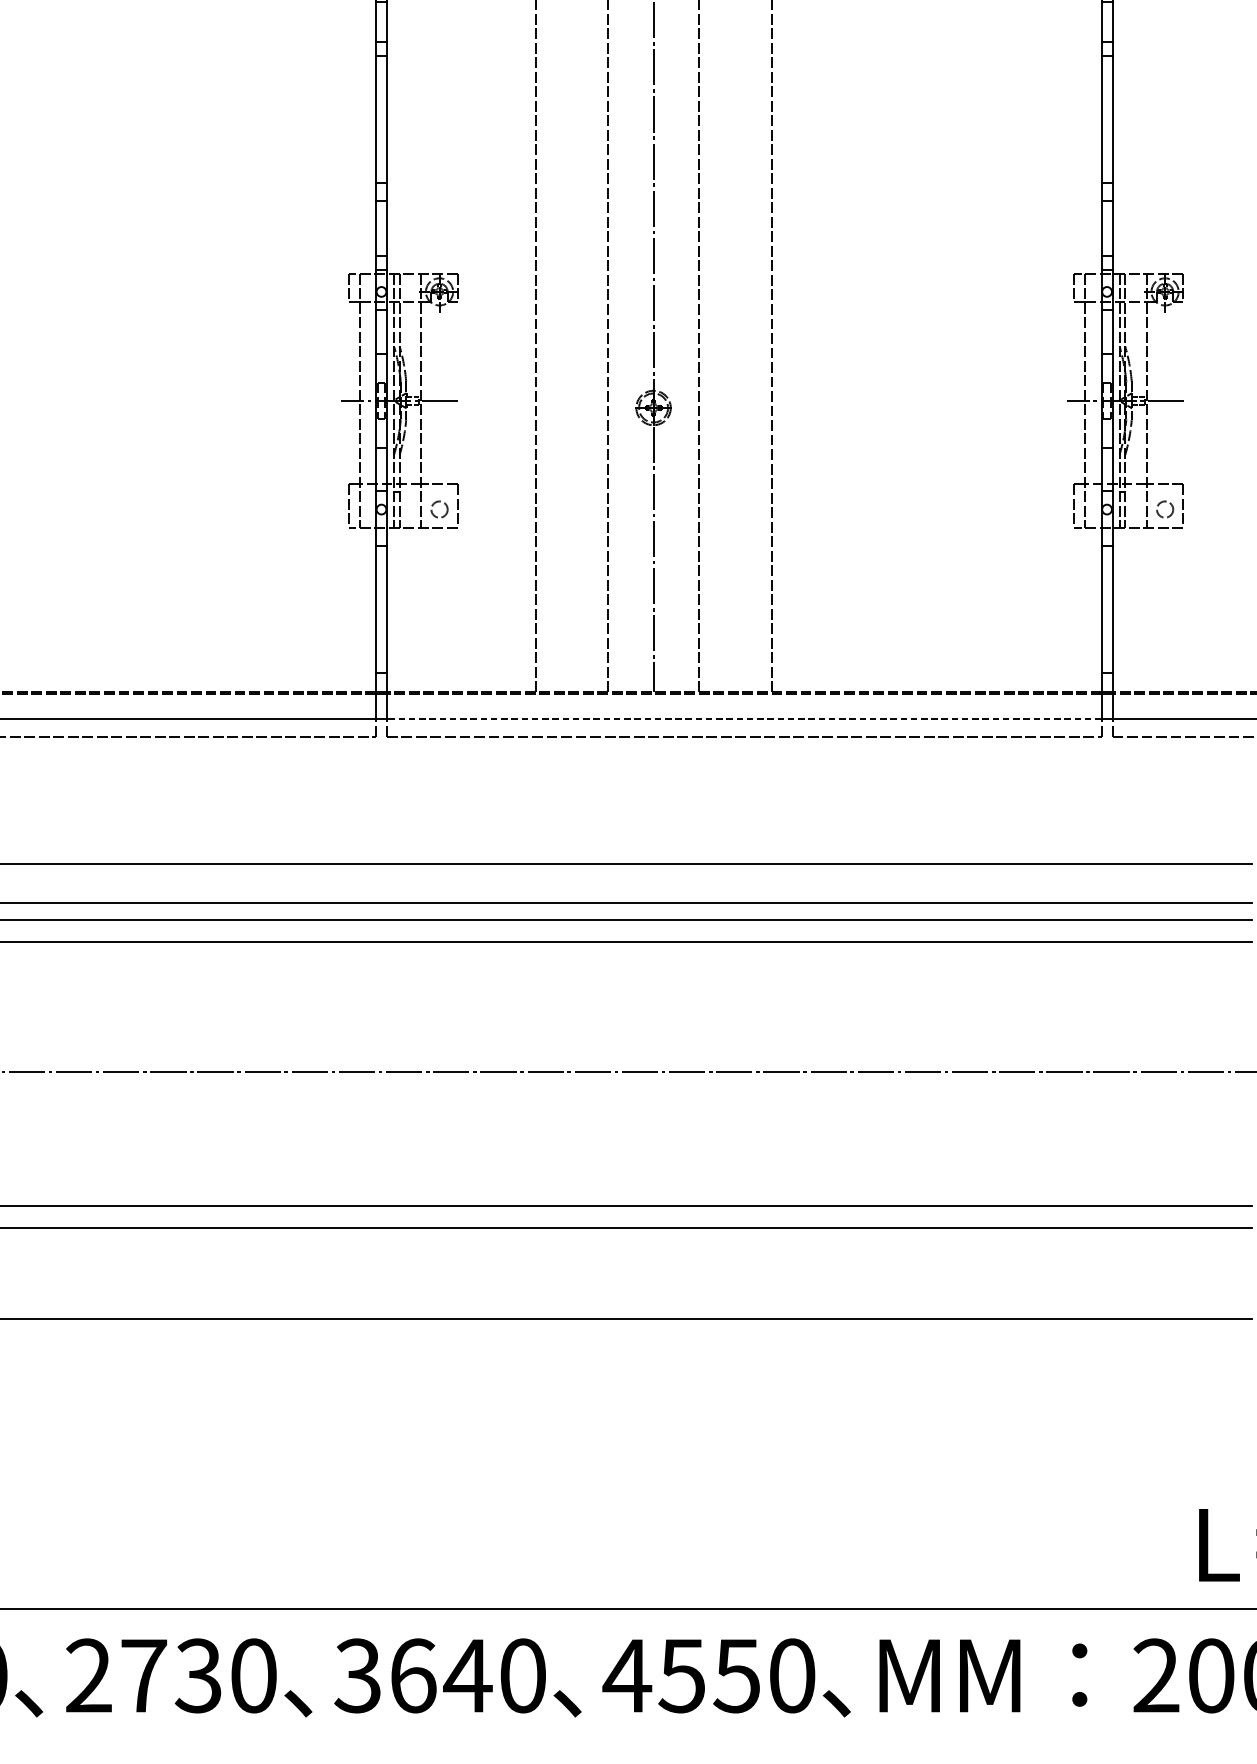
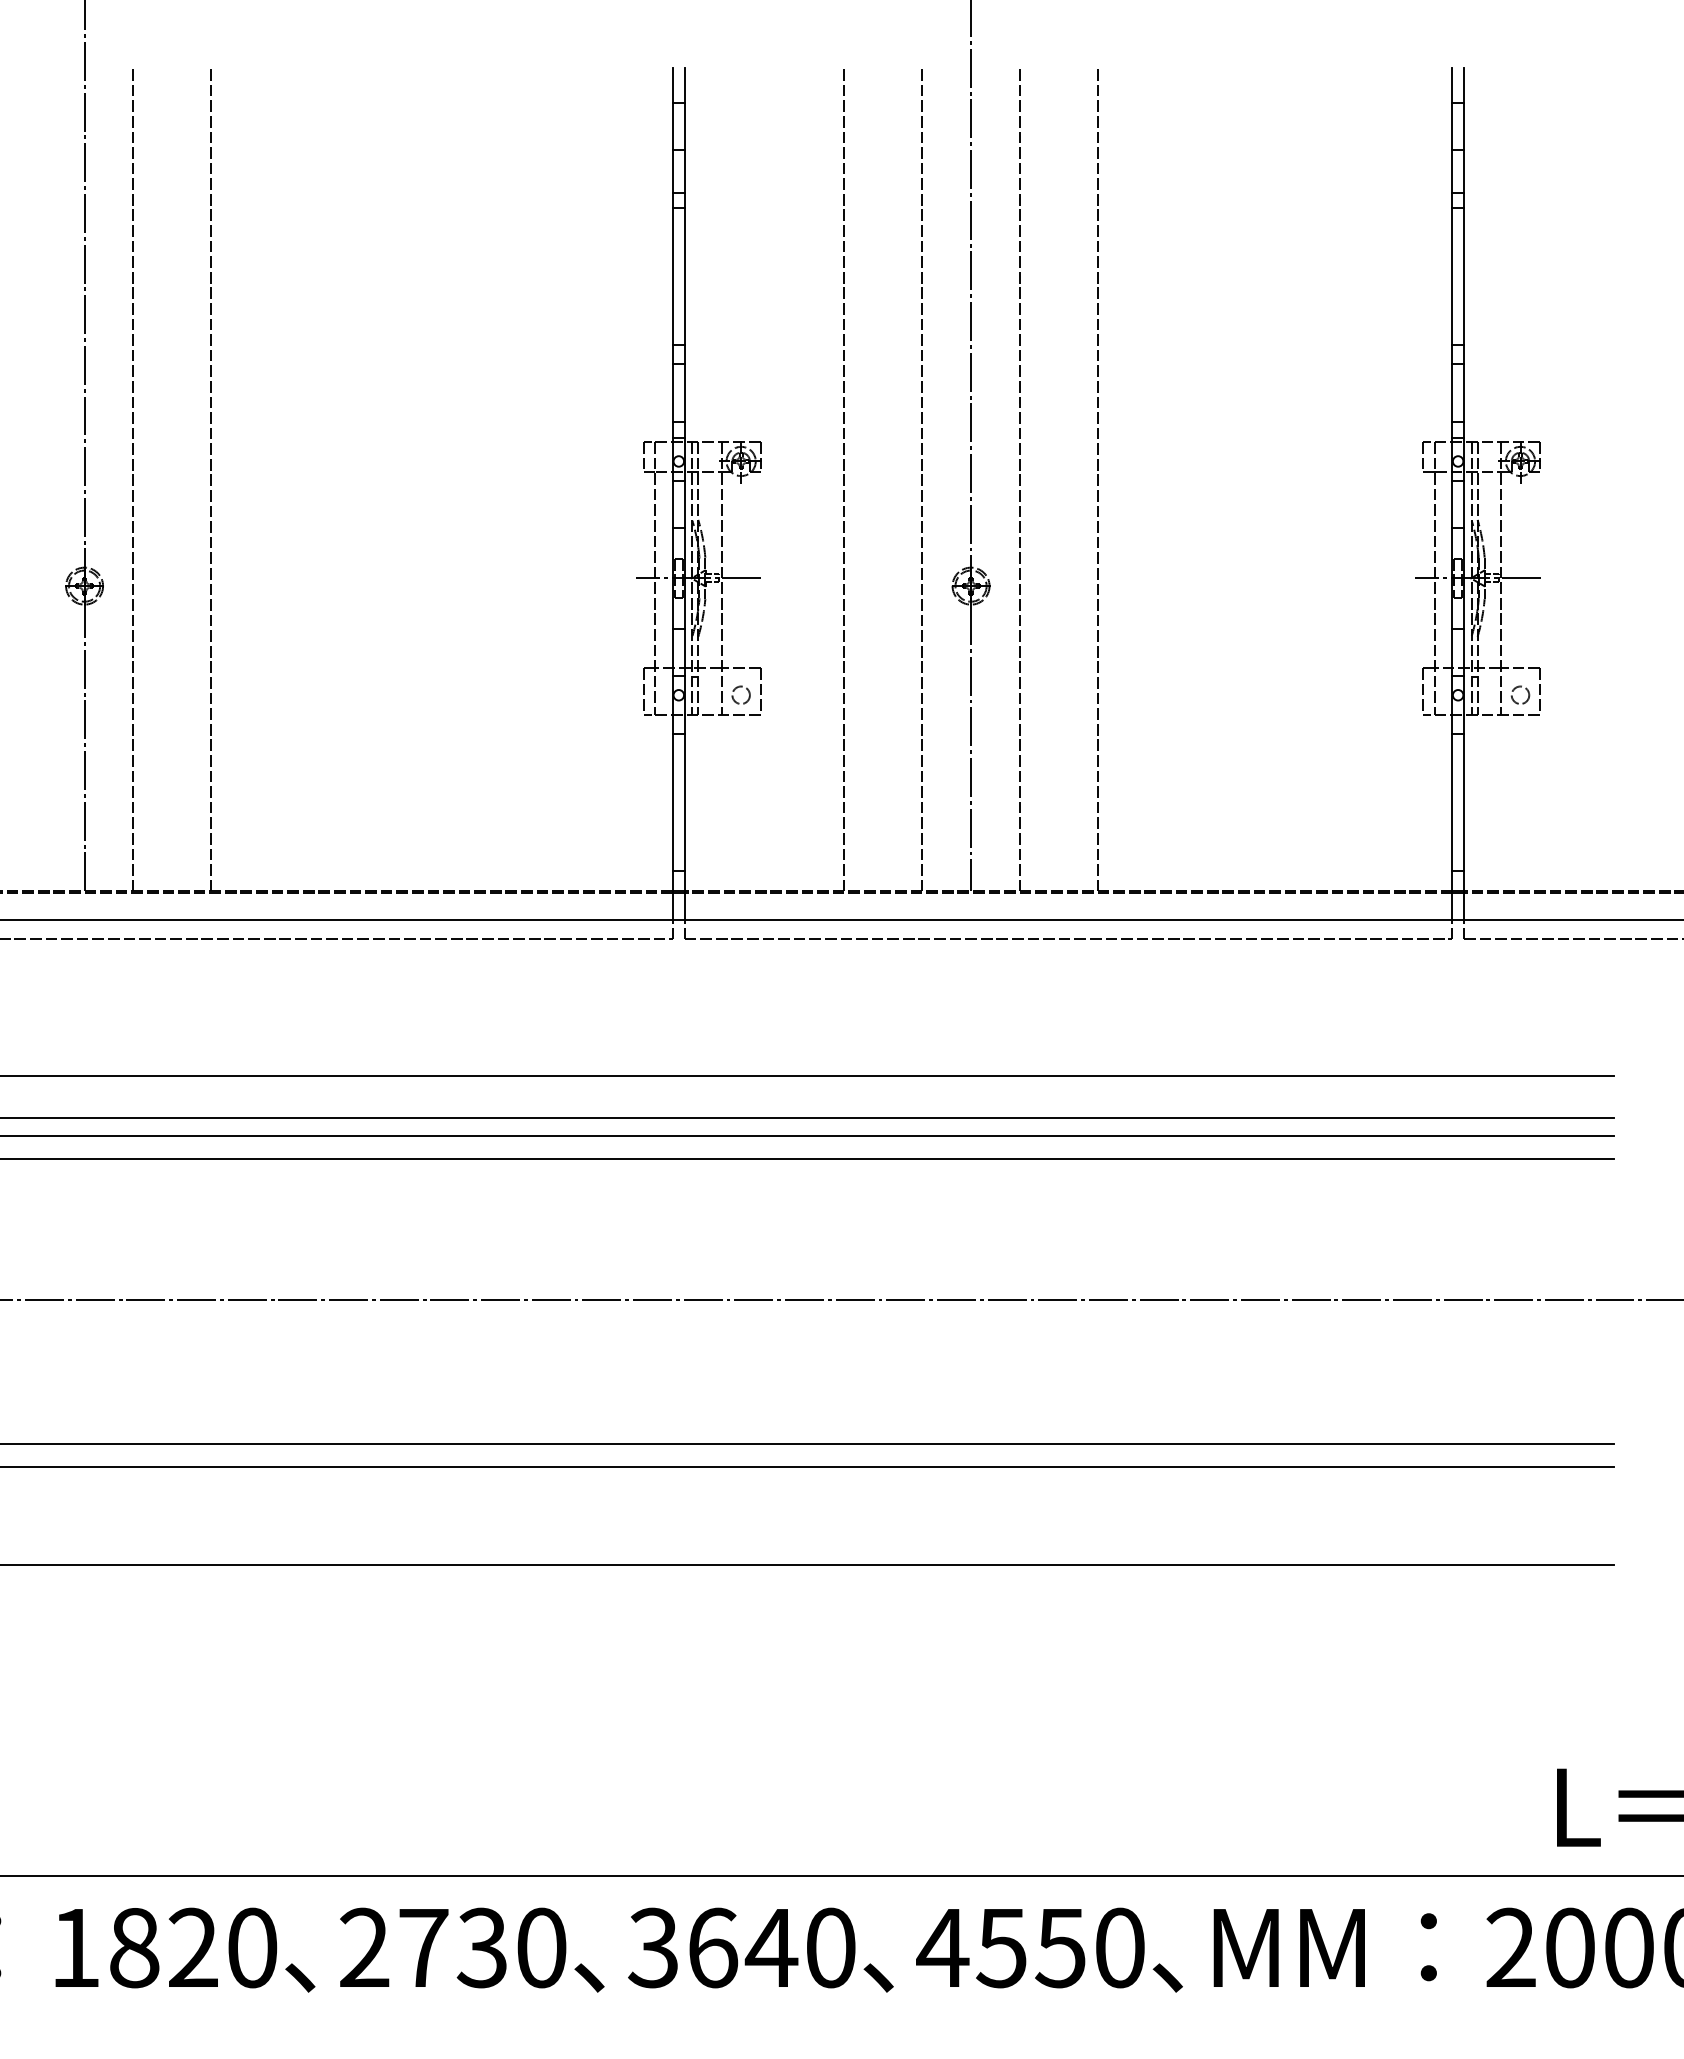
line: (744, 718) -> (1068, 919), dashed -> solid

